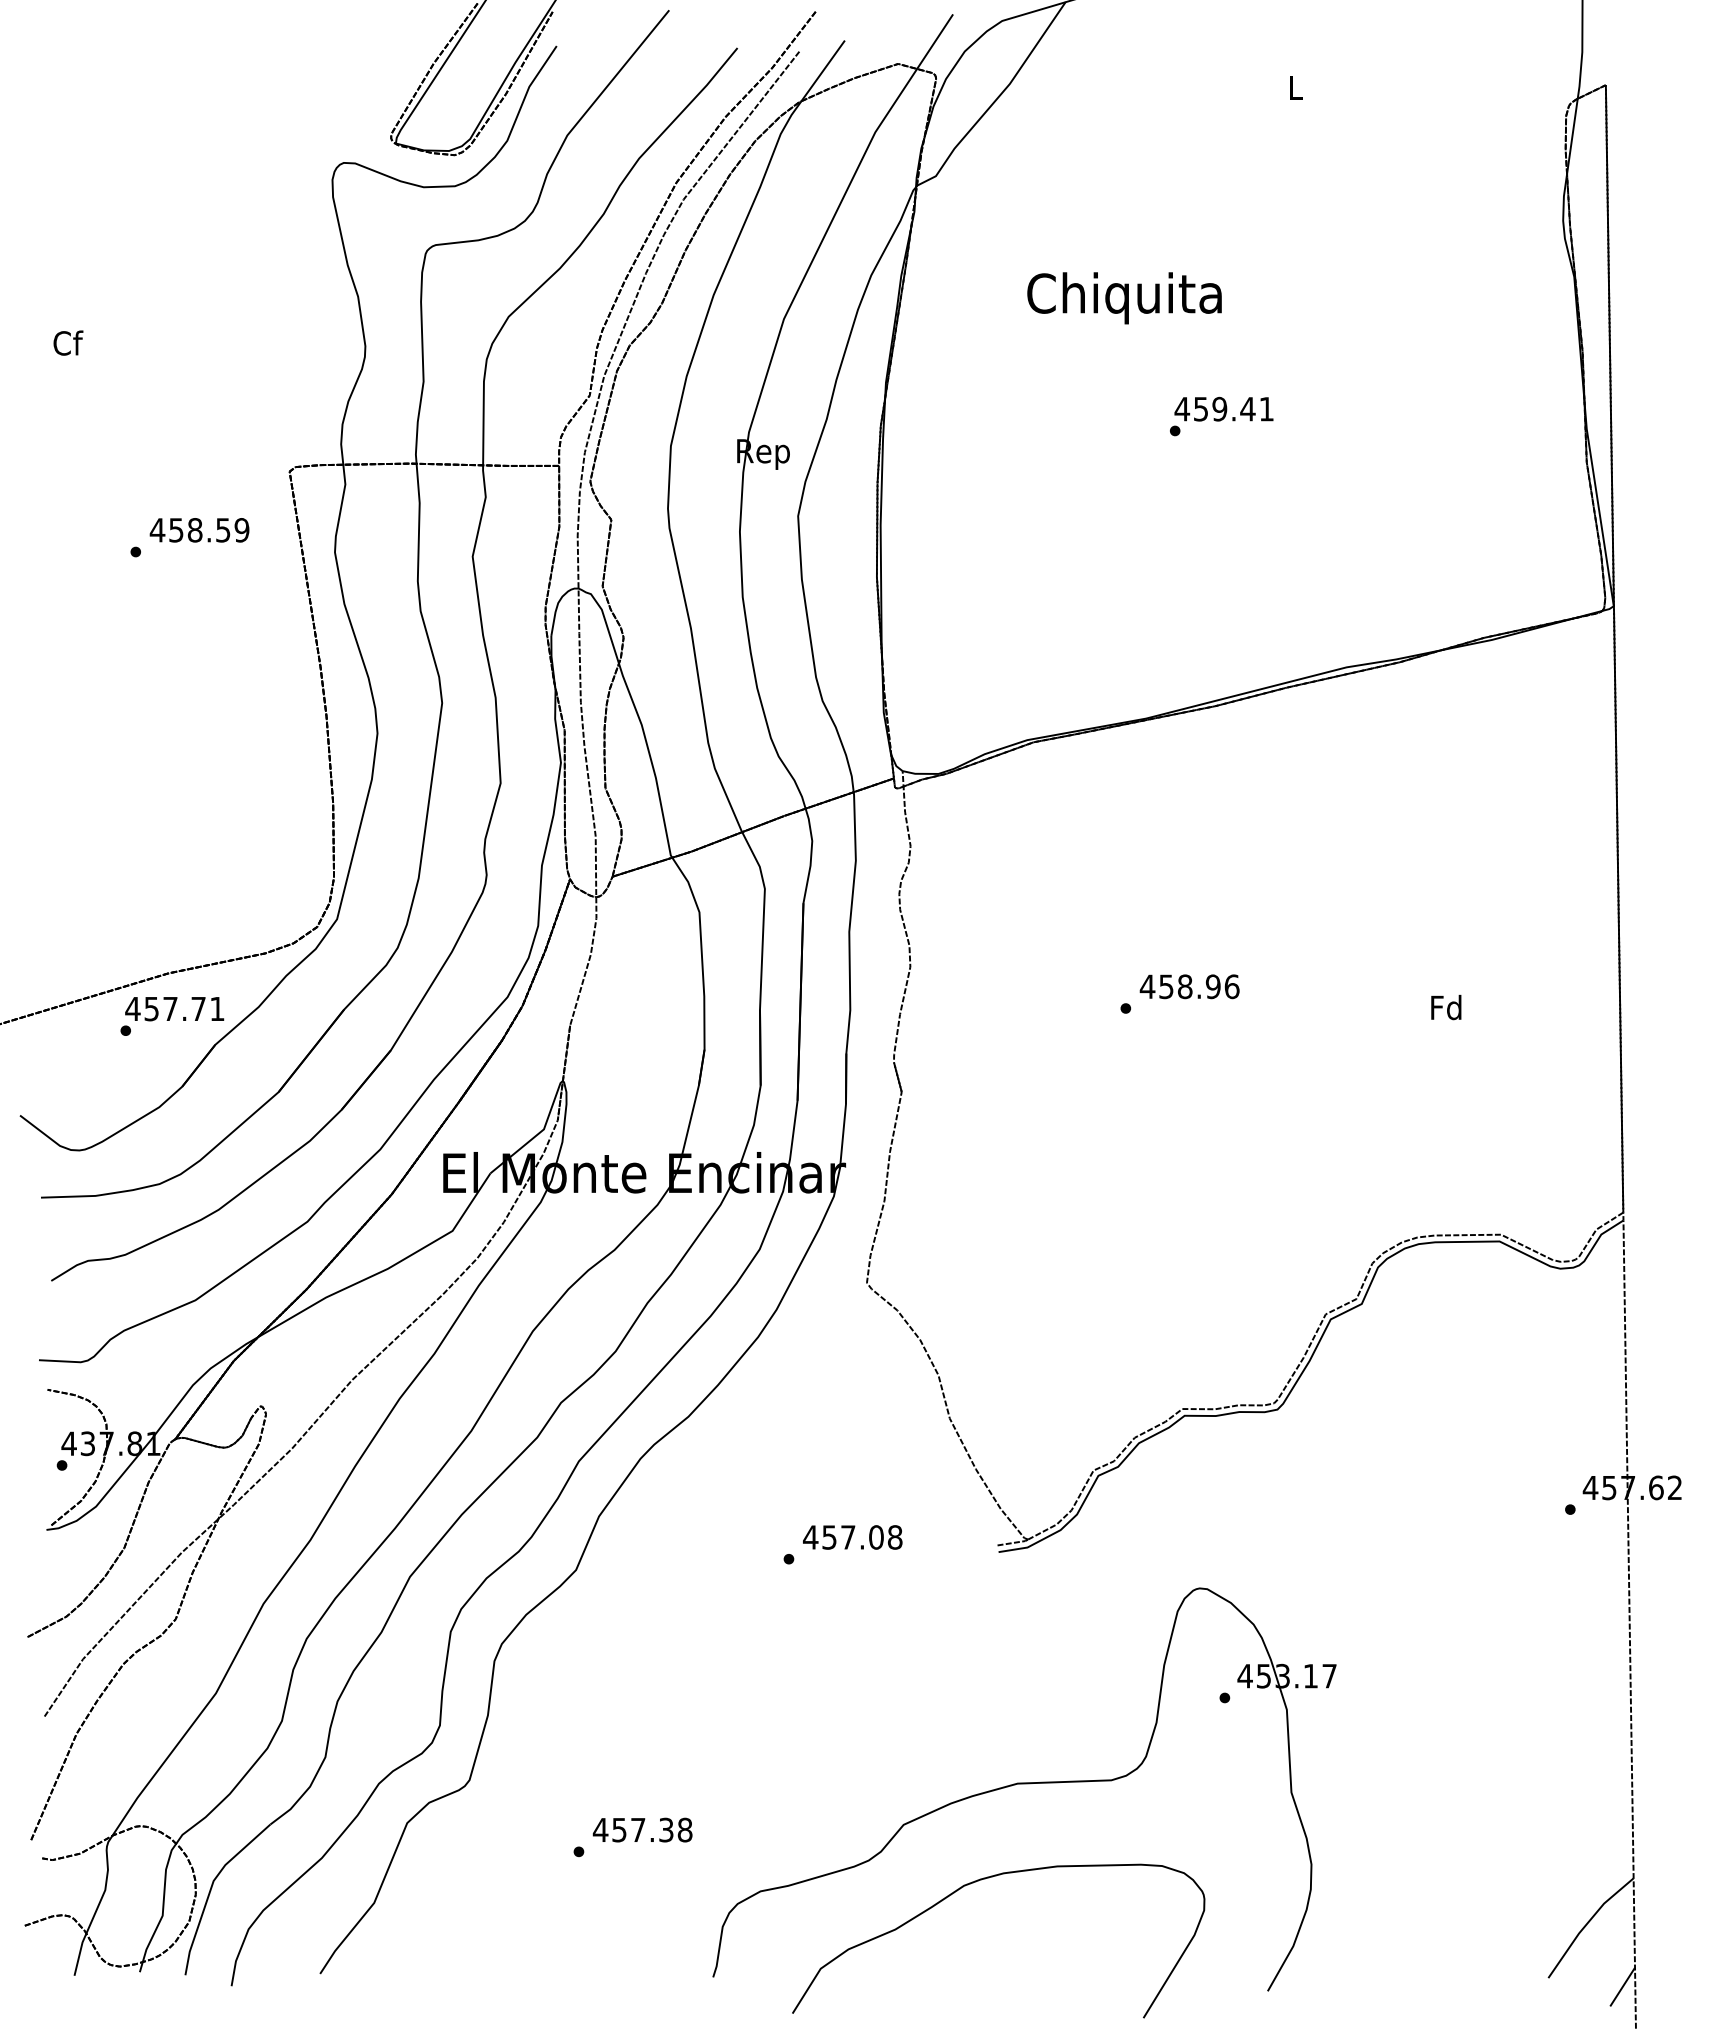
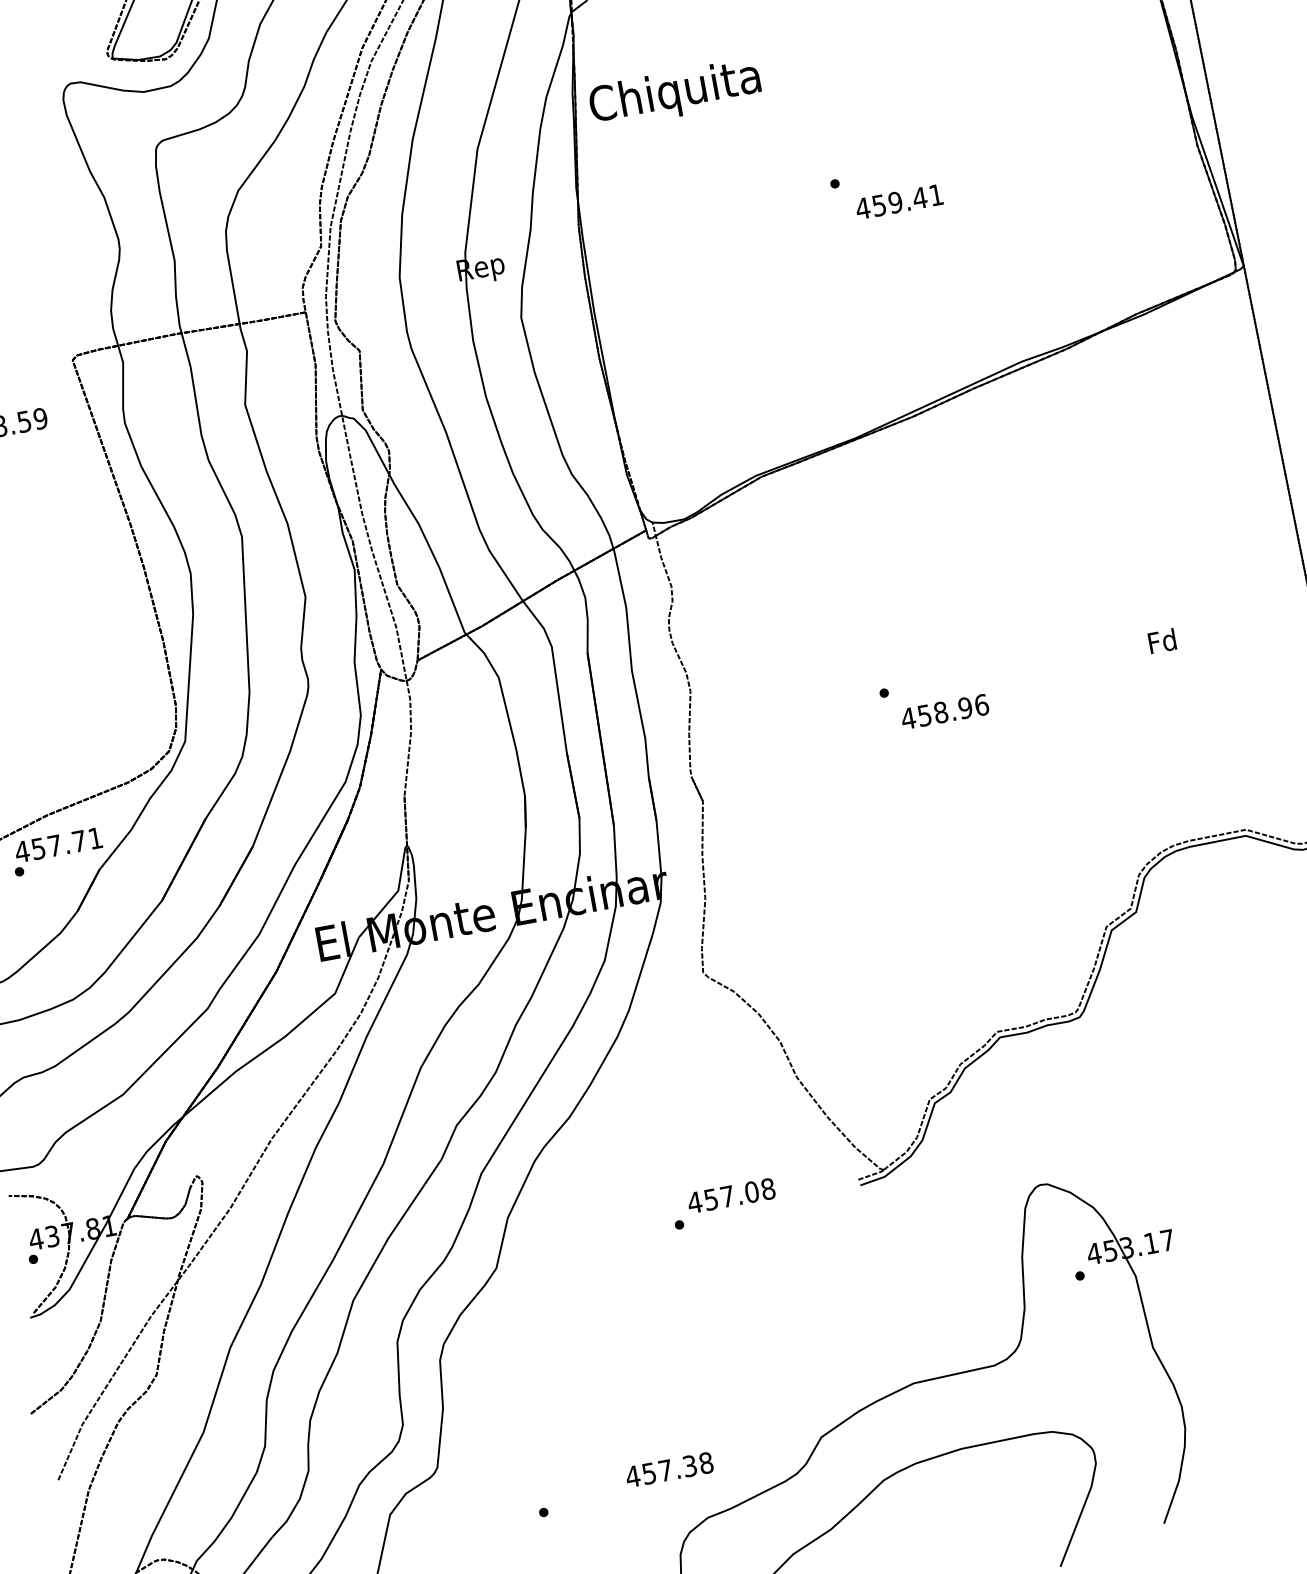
text: (1124, 298) -> (675, 94), moved
text: (1223, 408) -> (898, 201), moved
text: (1189, 986) -> (944, 711), moved
text: (642, 1829) -> (669, 1469), moved

